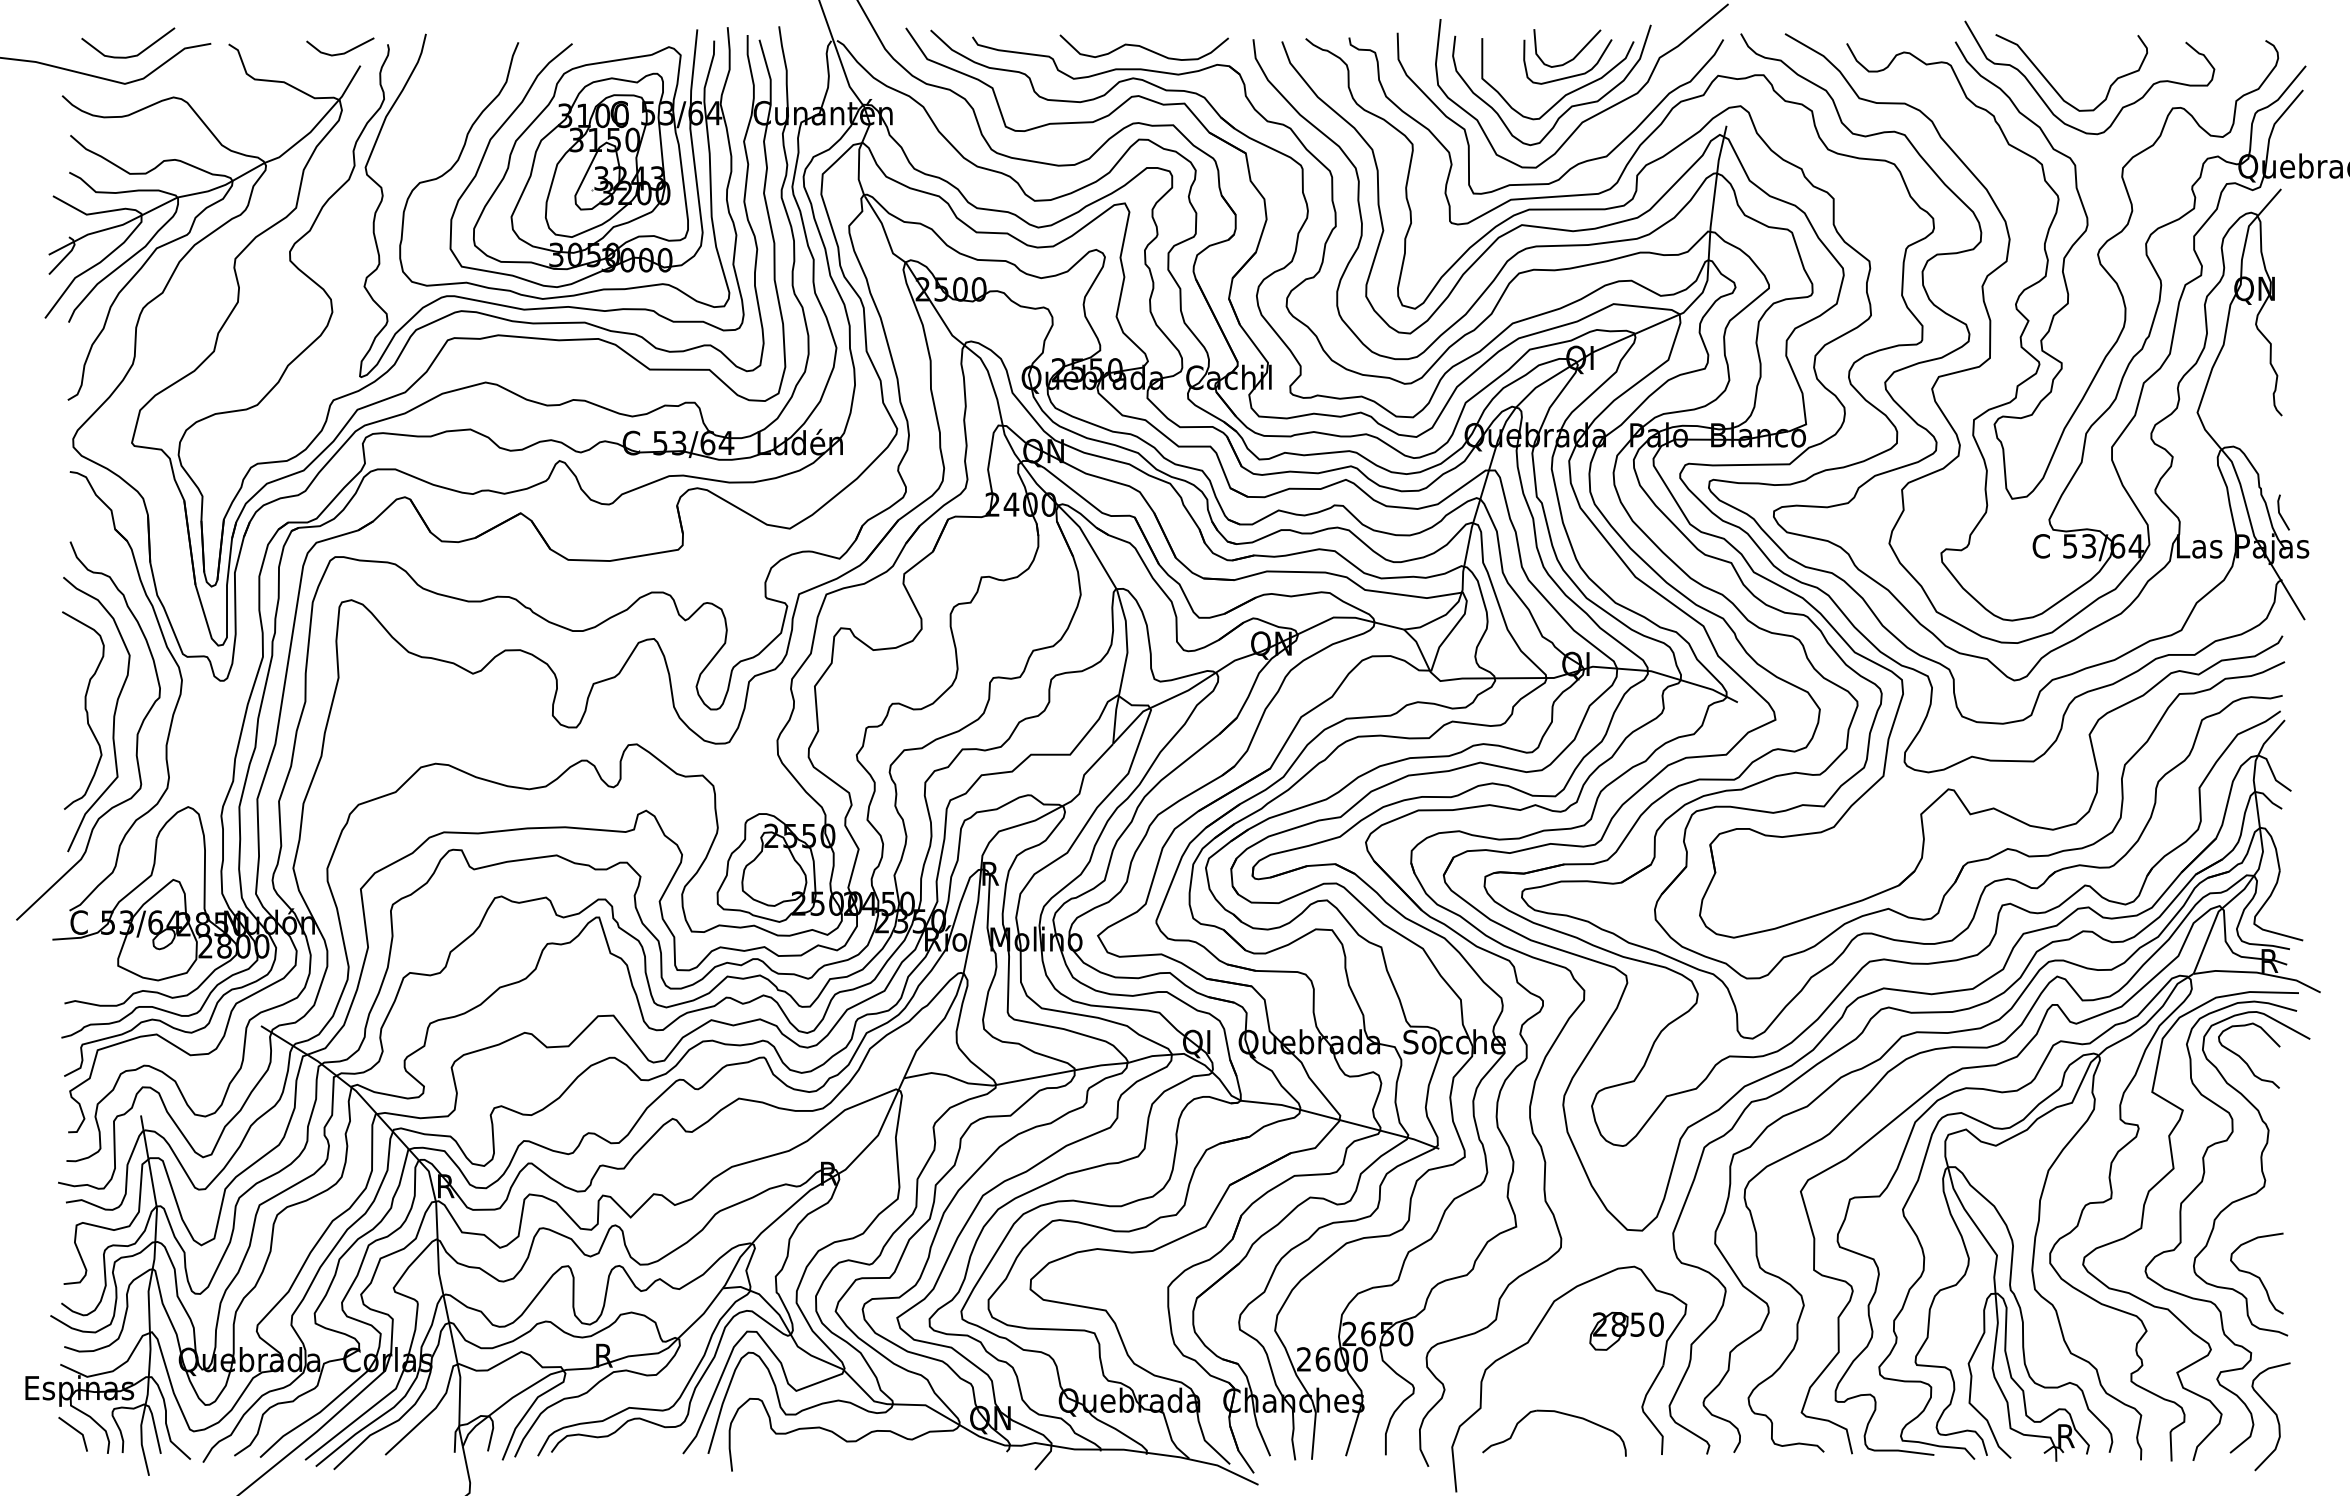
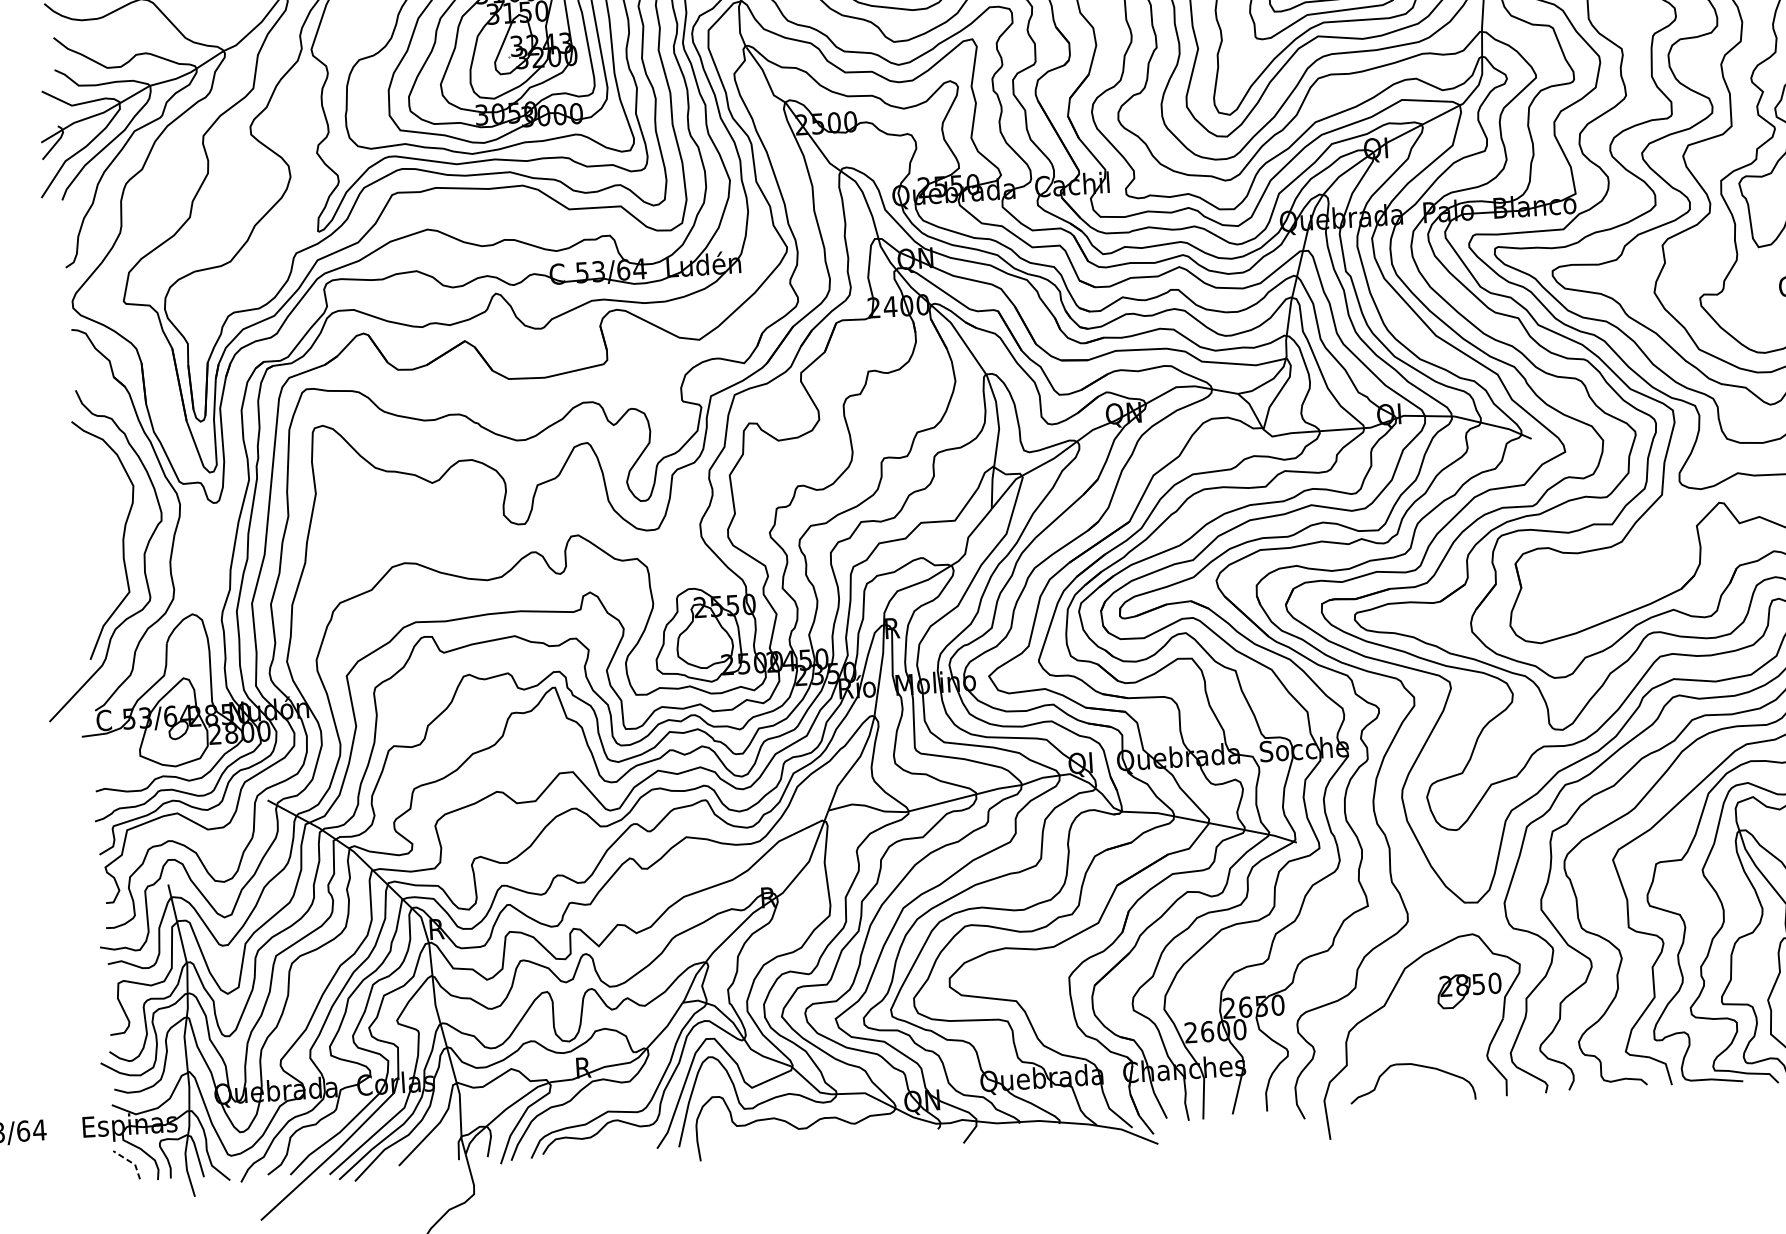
curve: (84, 709) -> (97, 535), removed
line: (77, 1431) -> (130, 1162), solid -> dashed

